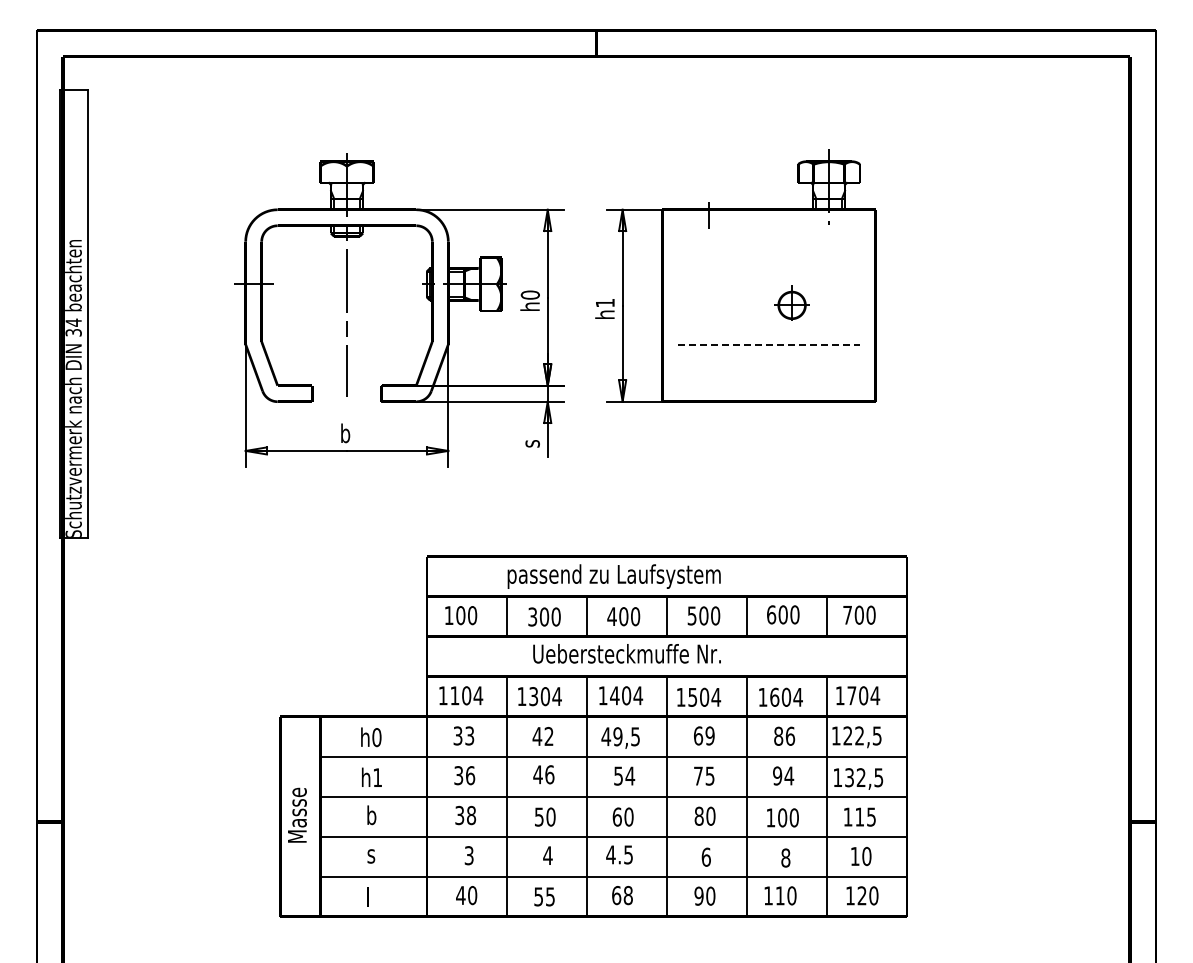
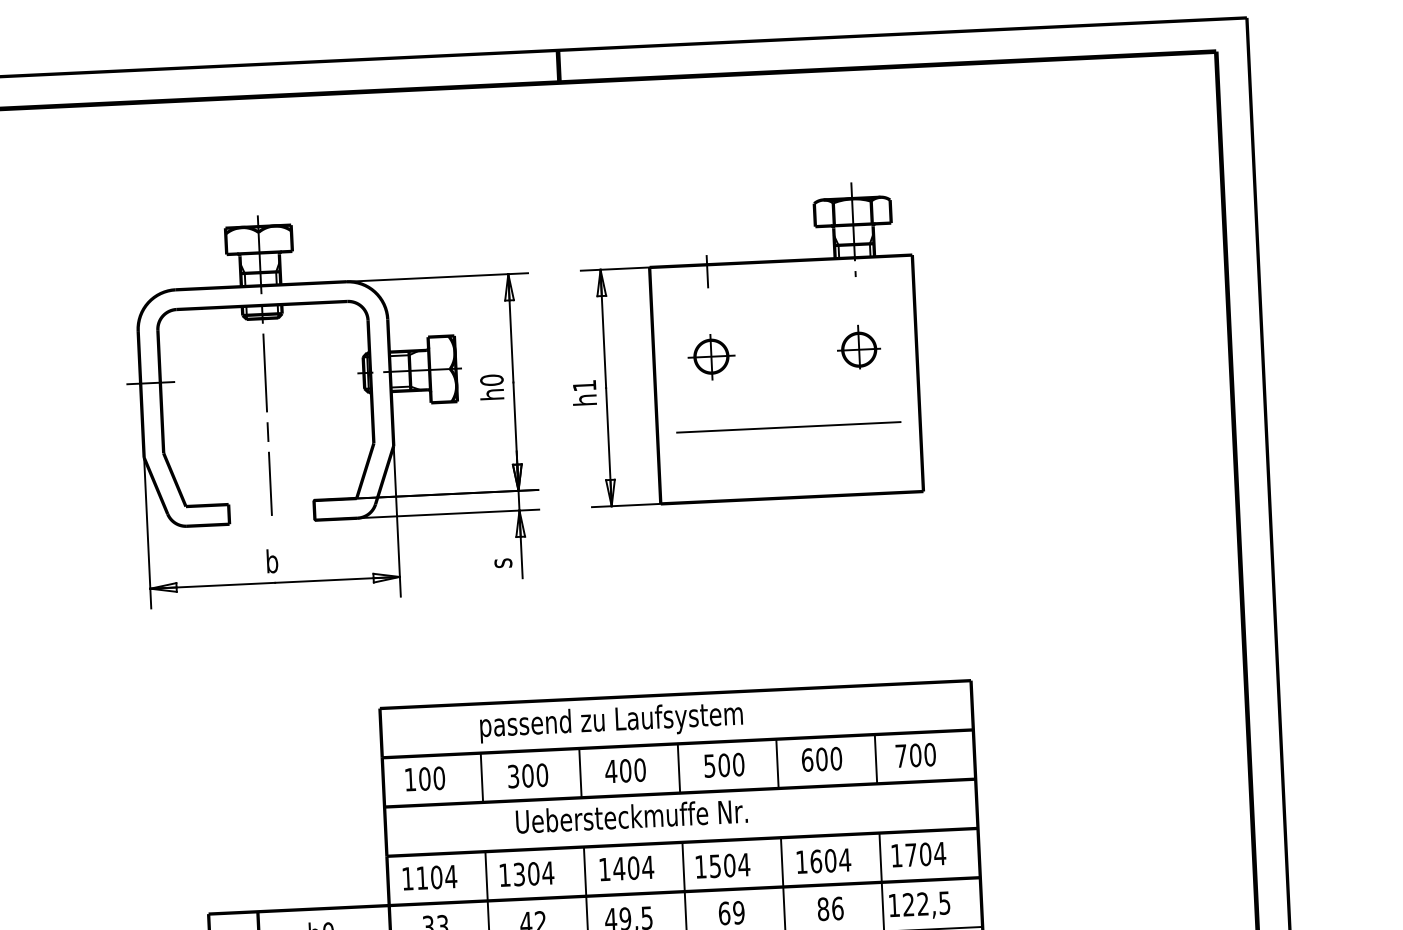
part: (709, 284) -> (711, 356), added
part: (791, 302) -> (858, 346), moved
line: (769, 344) -> (789, 427), dashed -> solid

